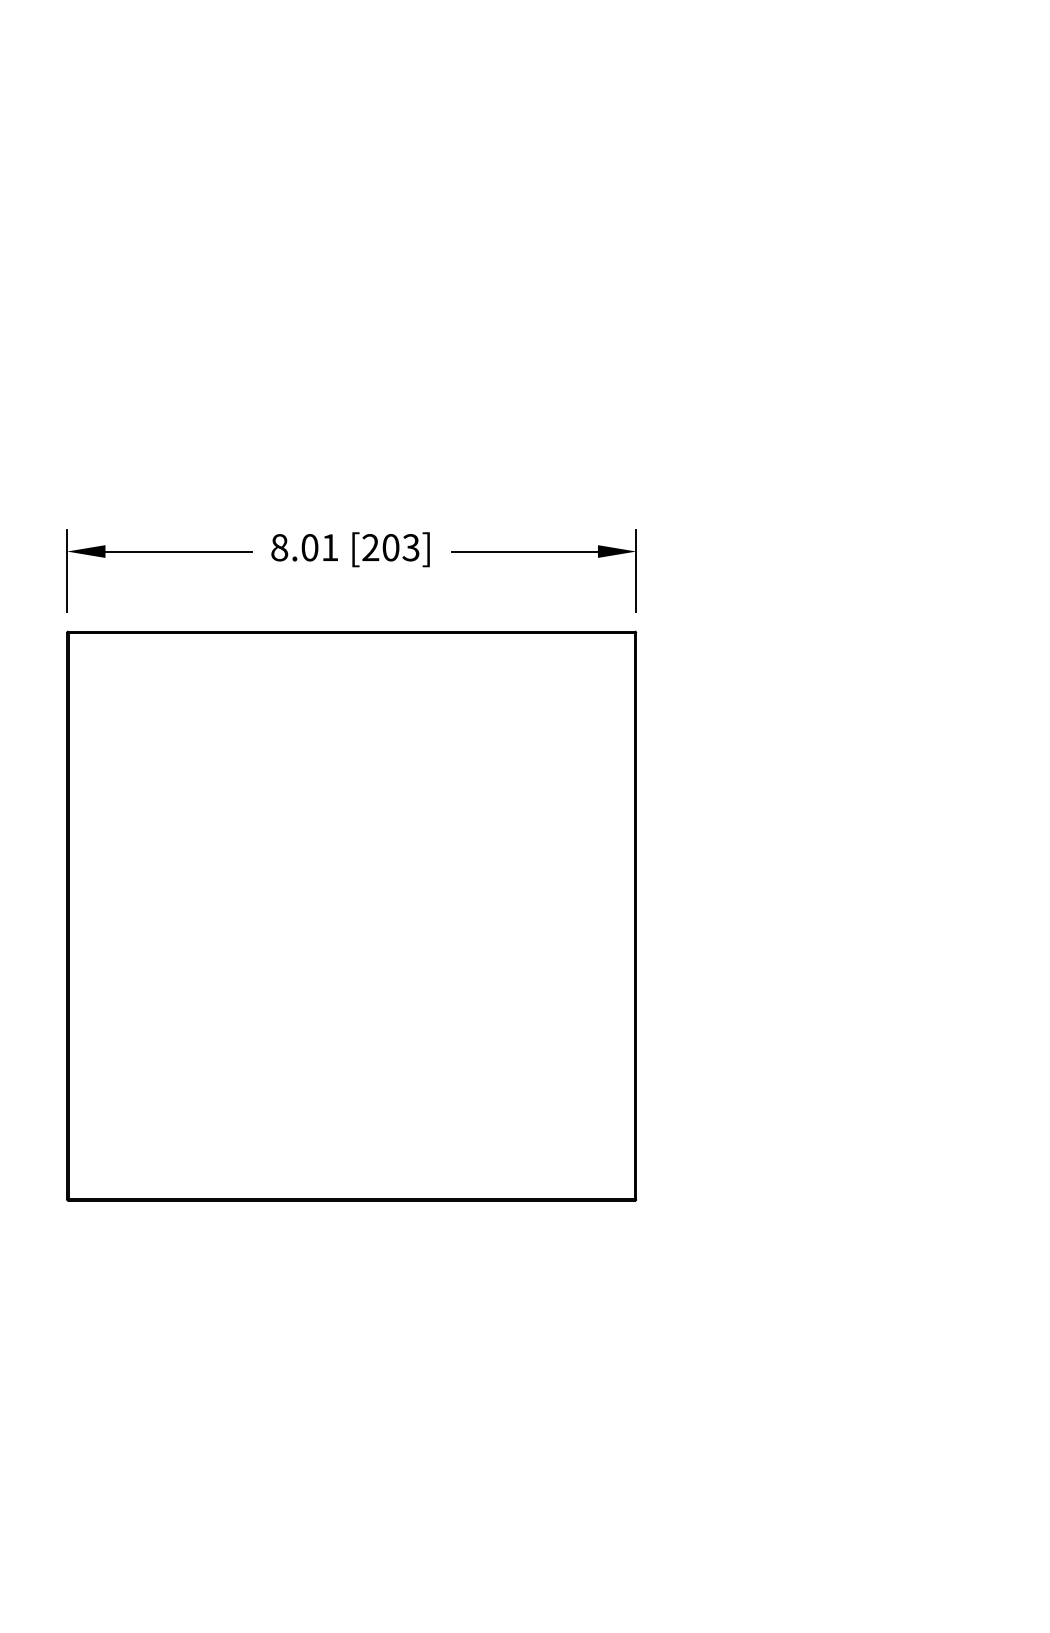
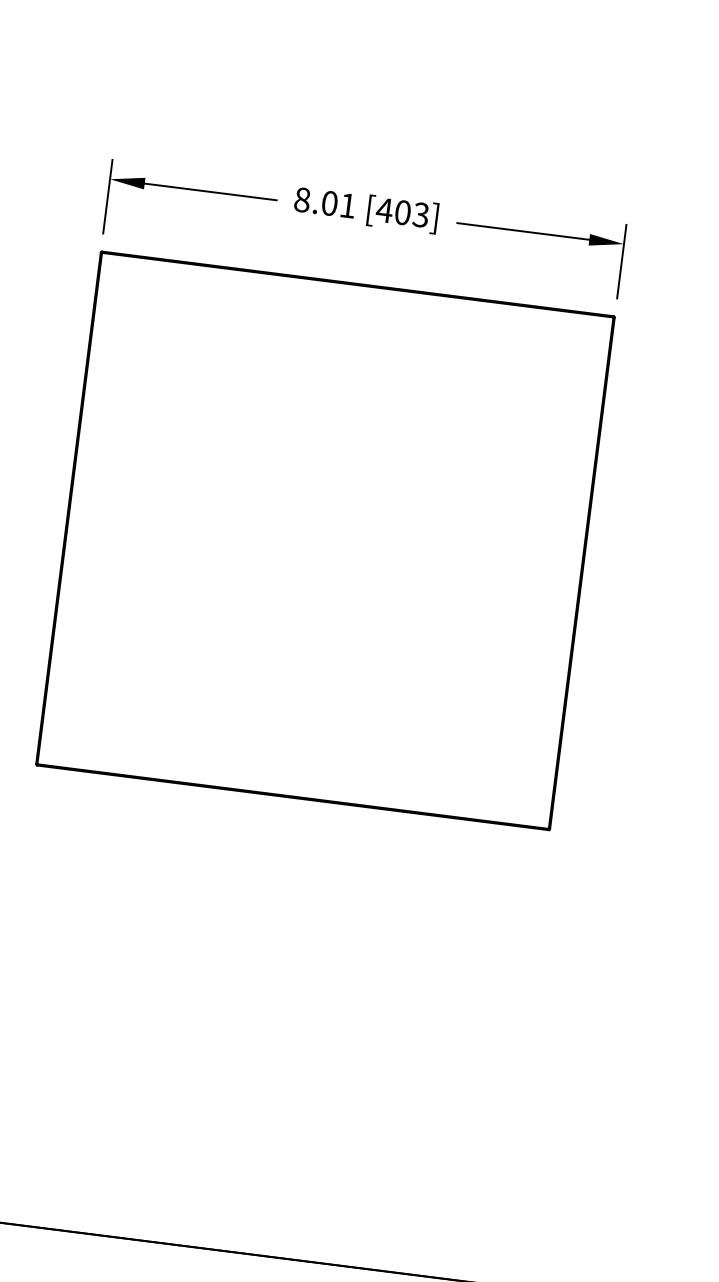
text: (370, 547) -> (384, 210), [203] -> [403]

